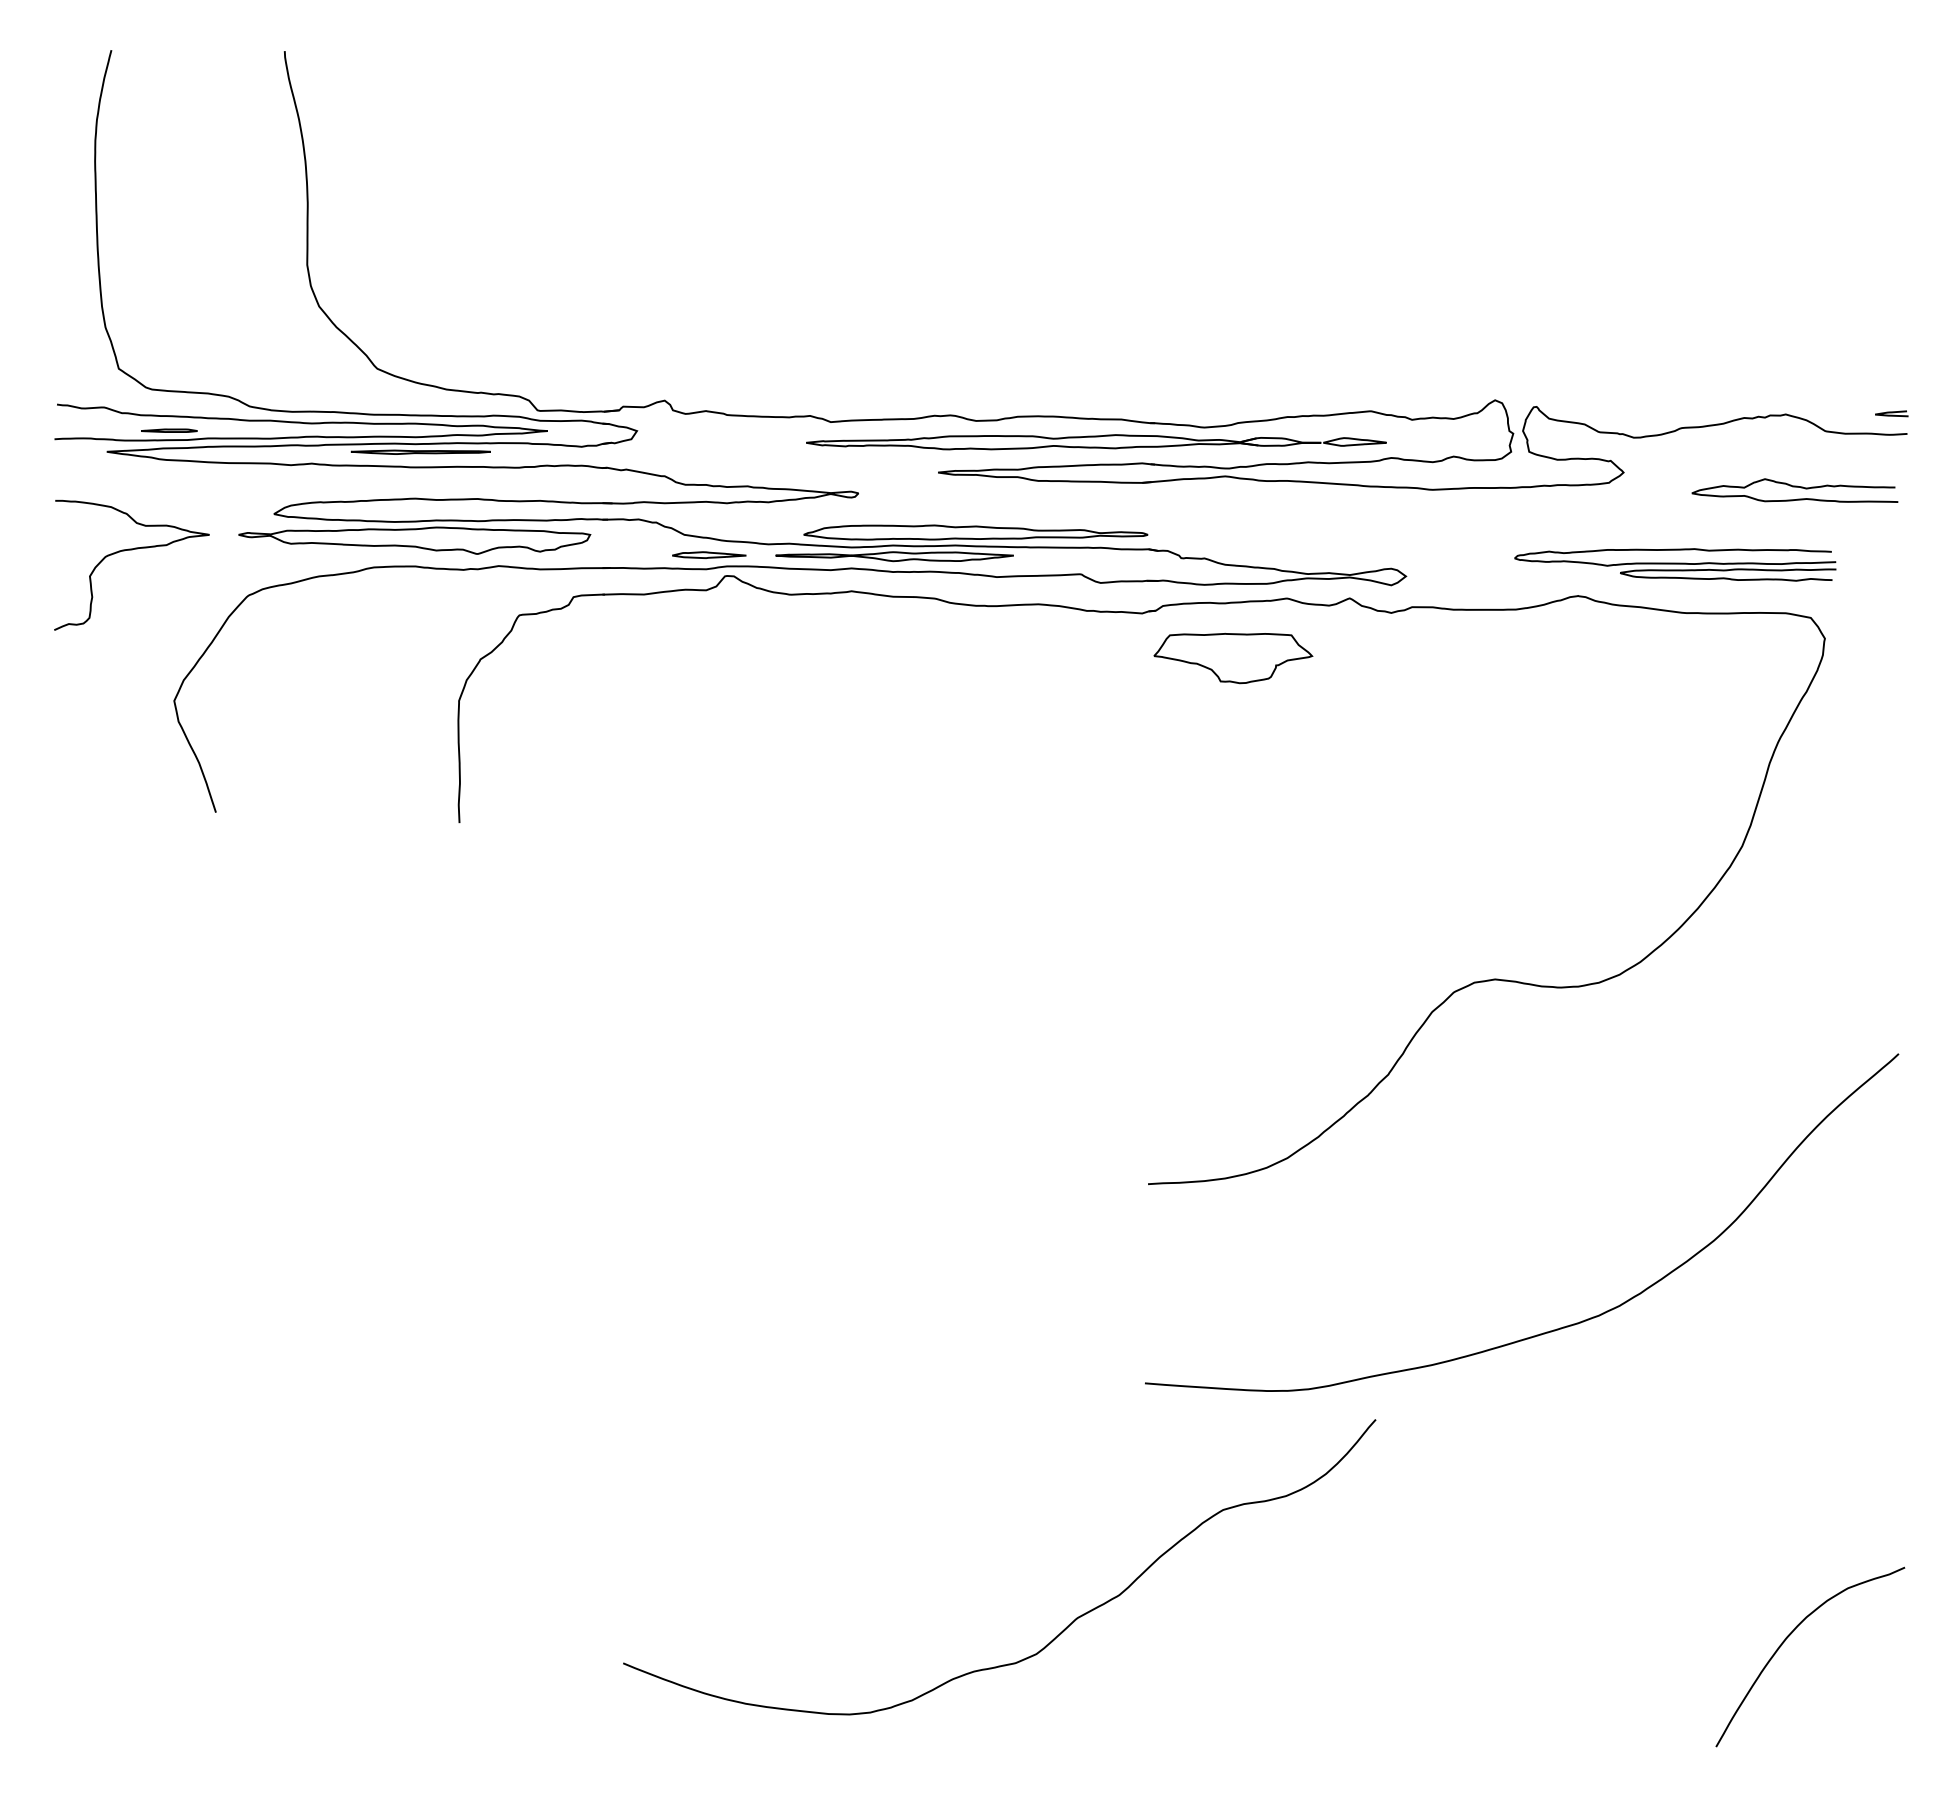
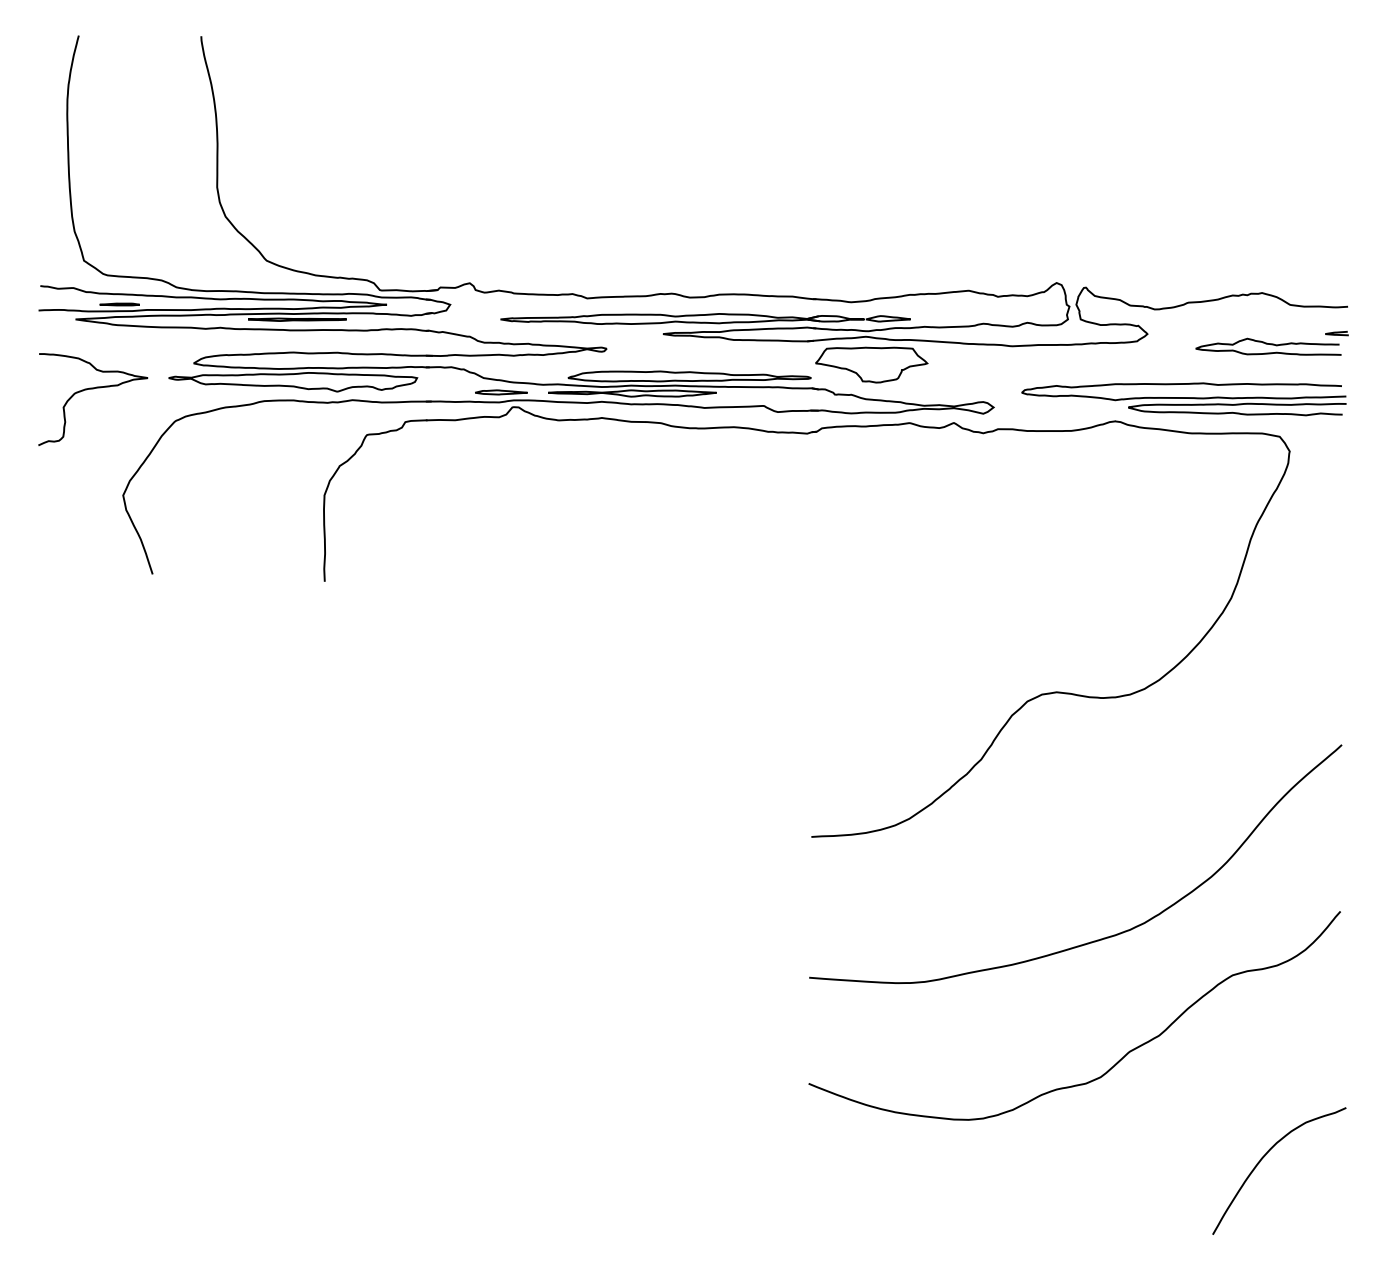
curve: (1891, 413) -> (1336, 333), moved
part: (1096, 442) -> (705, 319), moved
part: (1675, 564) -> (1184, 399), size x1.43
part: (1233, 658) -> (871, 365), moved
curve: (1056, 1635) -> (1114, 1064), moved

